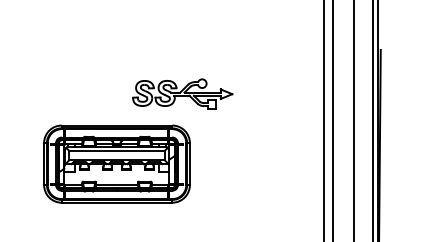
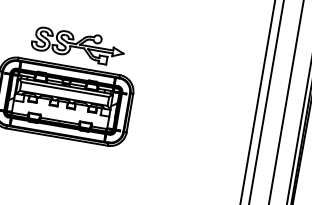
part: (182, 93) -> (78, 45), moved

